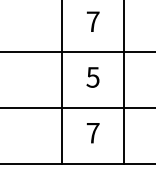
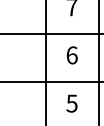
text: (92, 76) -> (71, 54), 5 -> 6
text: (92, 133) -> (71, 103), 7 -> 5

